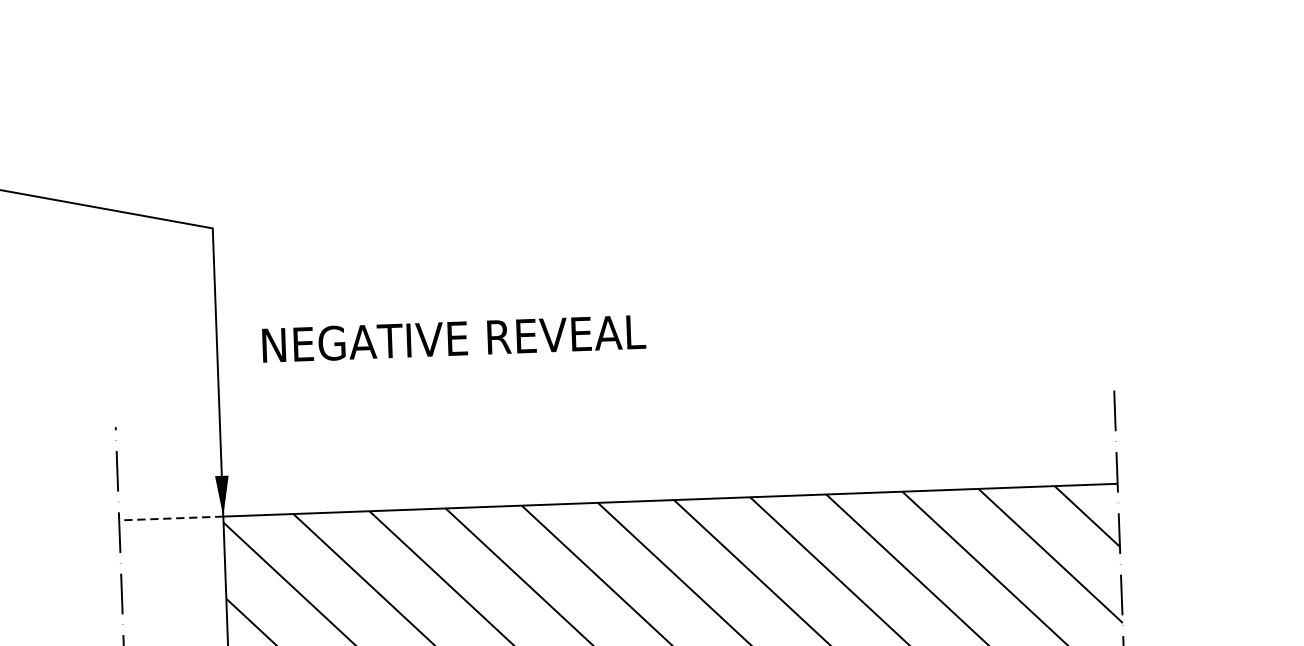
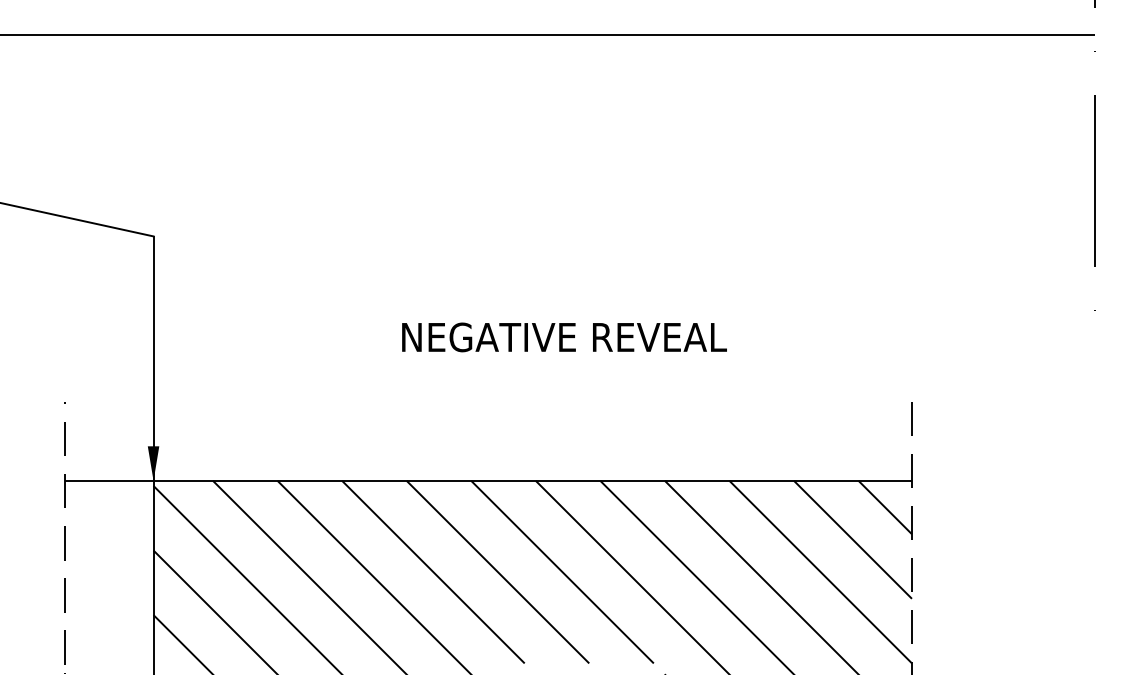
text: (454, 338) -> (564, 337), moved
line: (170, 518) -> (108, 480), dashed -> solid

